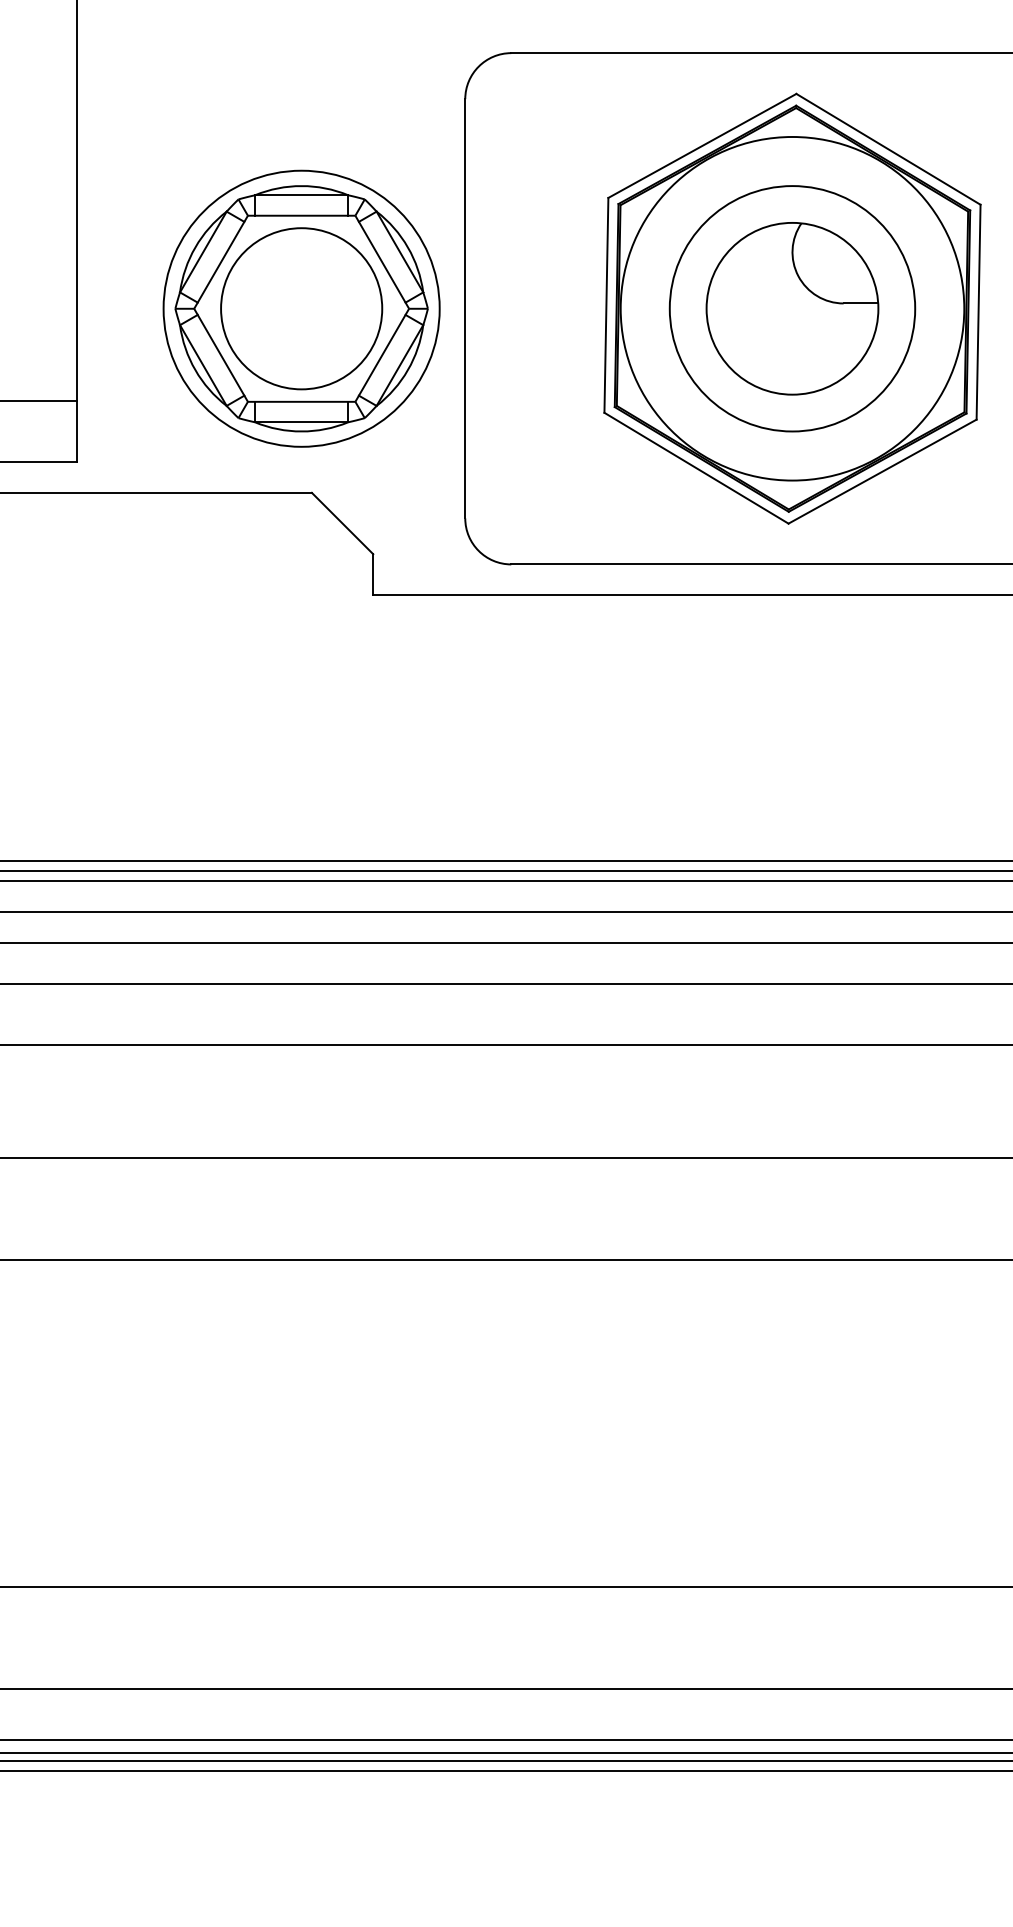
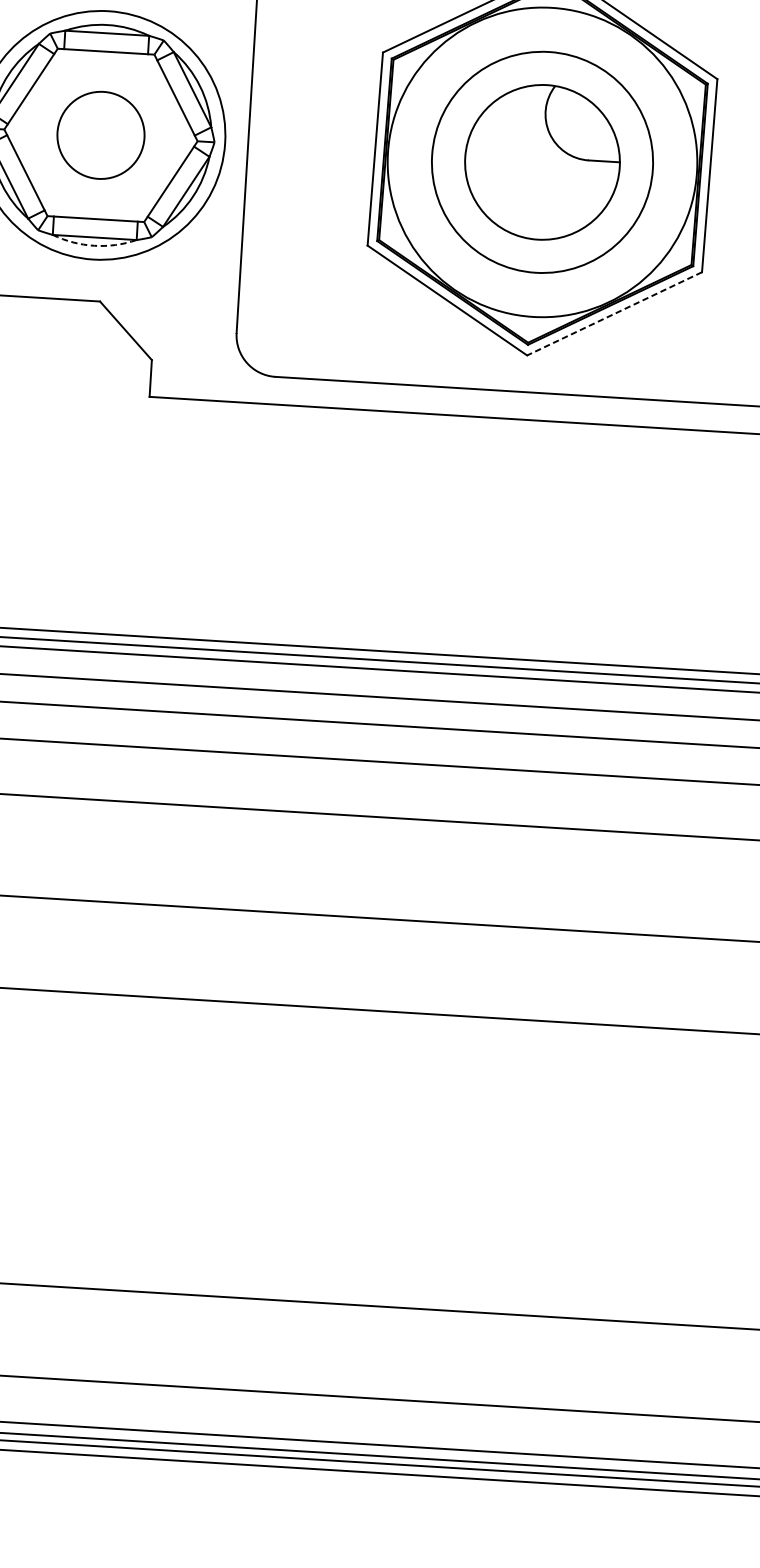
circle: (301, 308) -> (100, 135), size x0.6
arc: (301, 431) -> (94, 245), solid -> dashed
line: (882, 471) -> (614, 313), solid -> dashed

